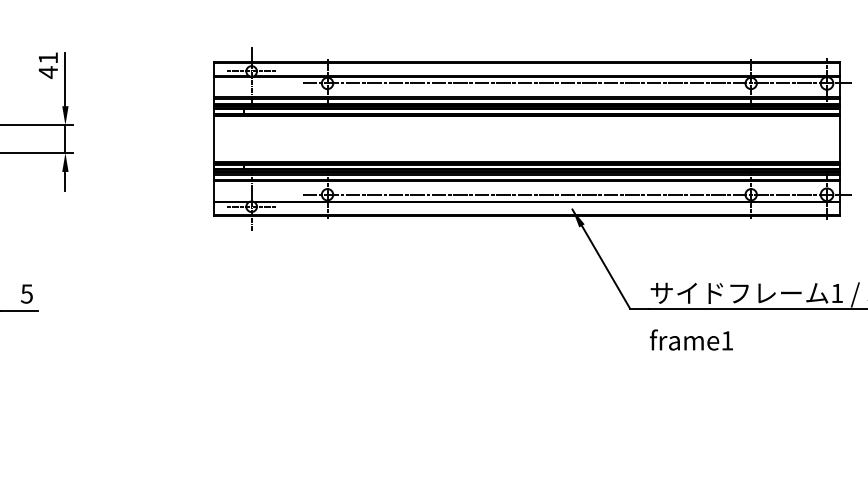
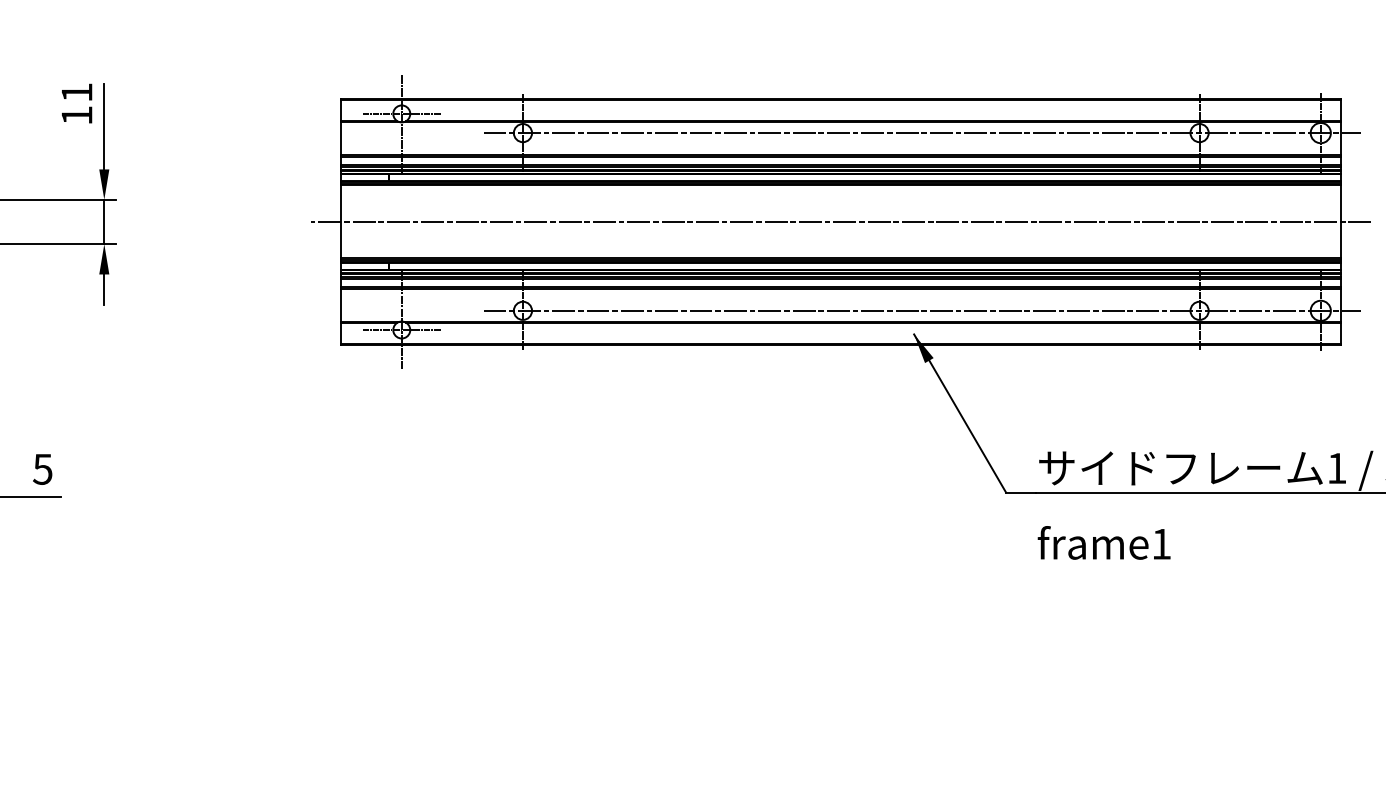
text: (47, 72) -> (75, 115), 41 -> 11
line: (526, 139) -> (840, 222), added

